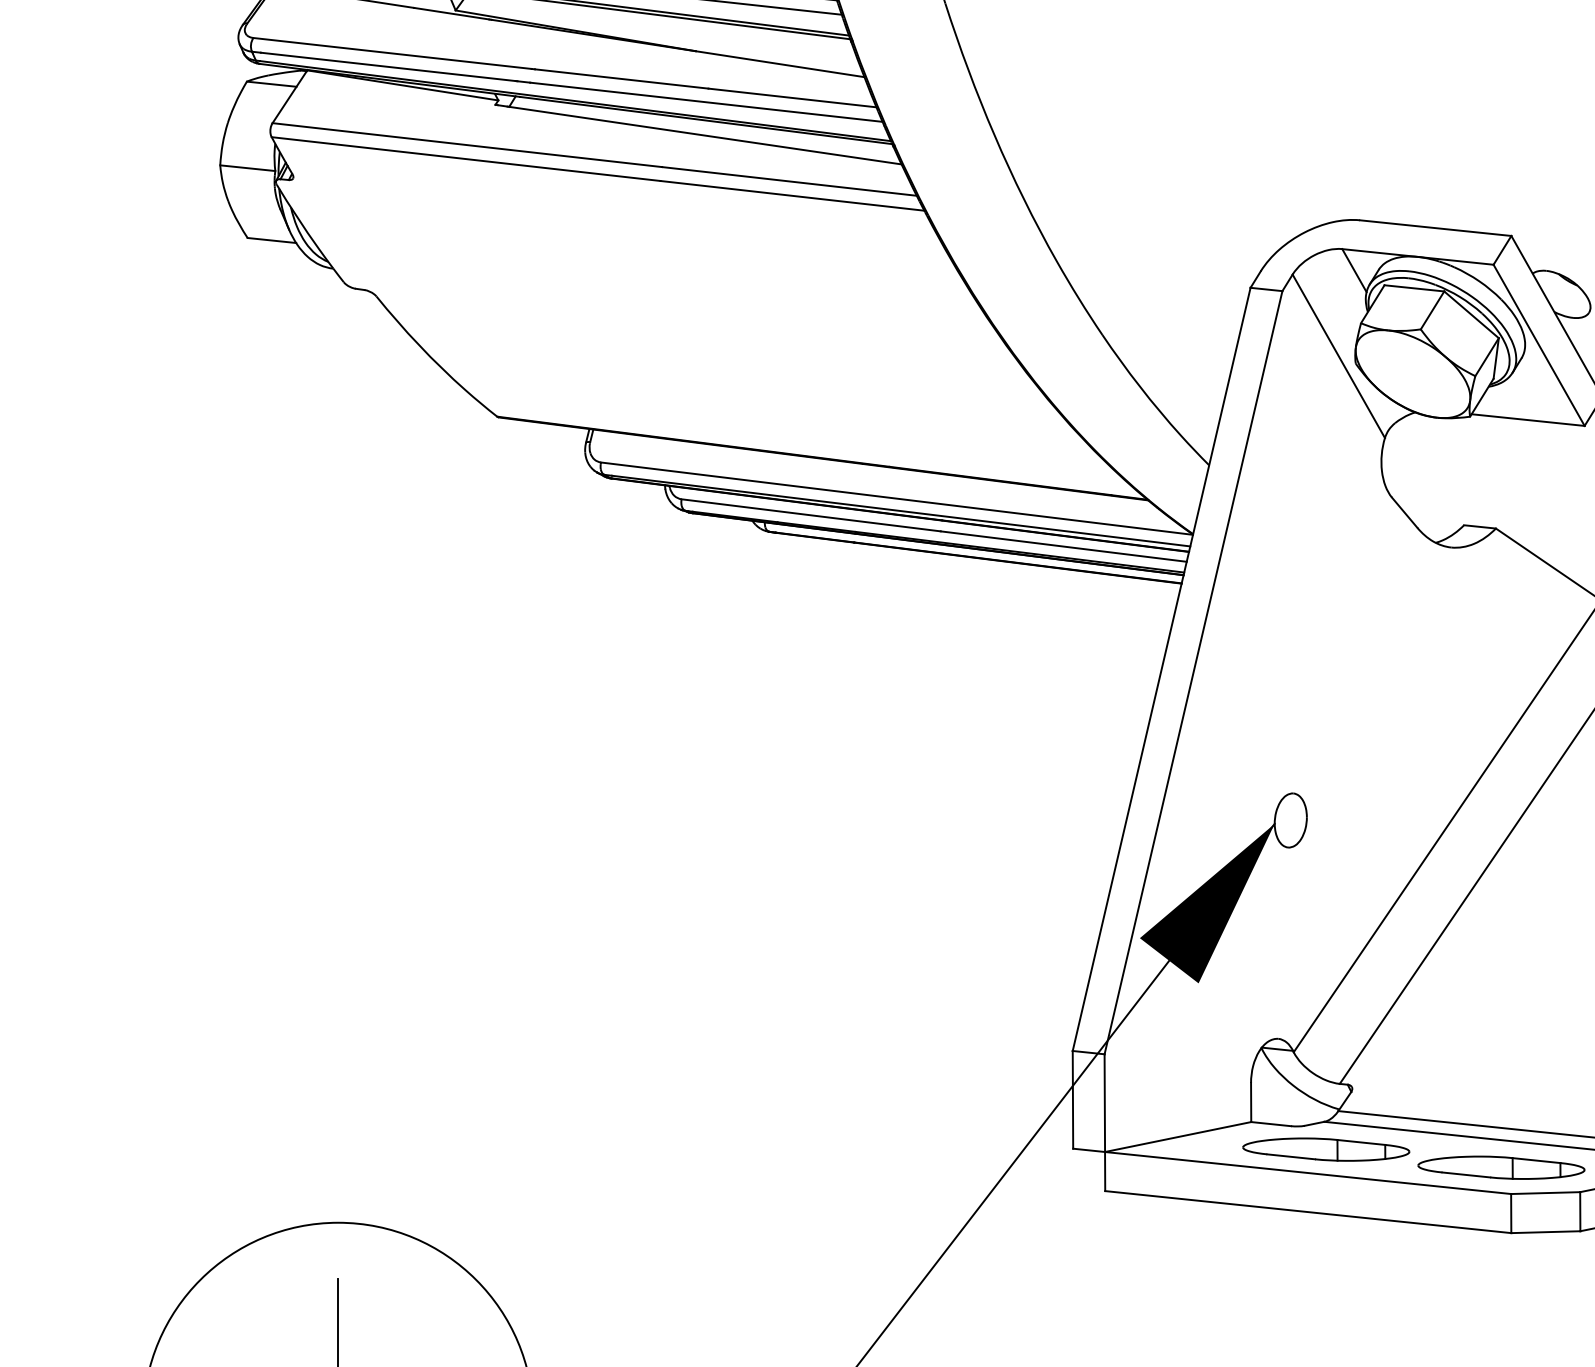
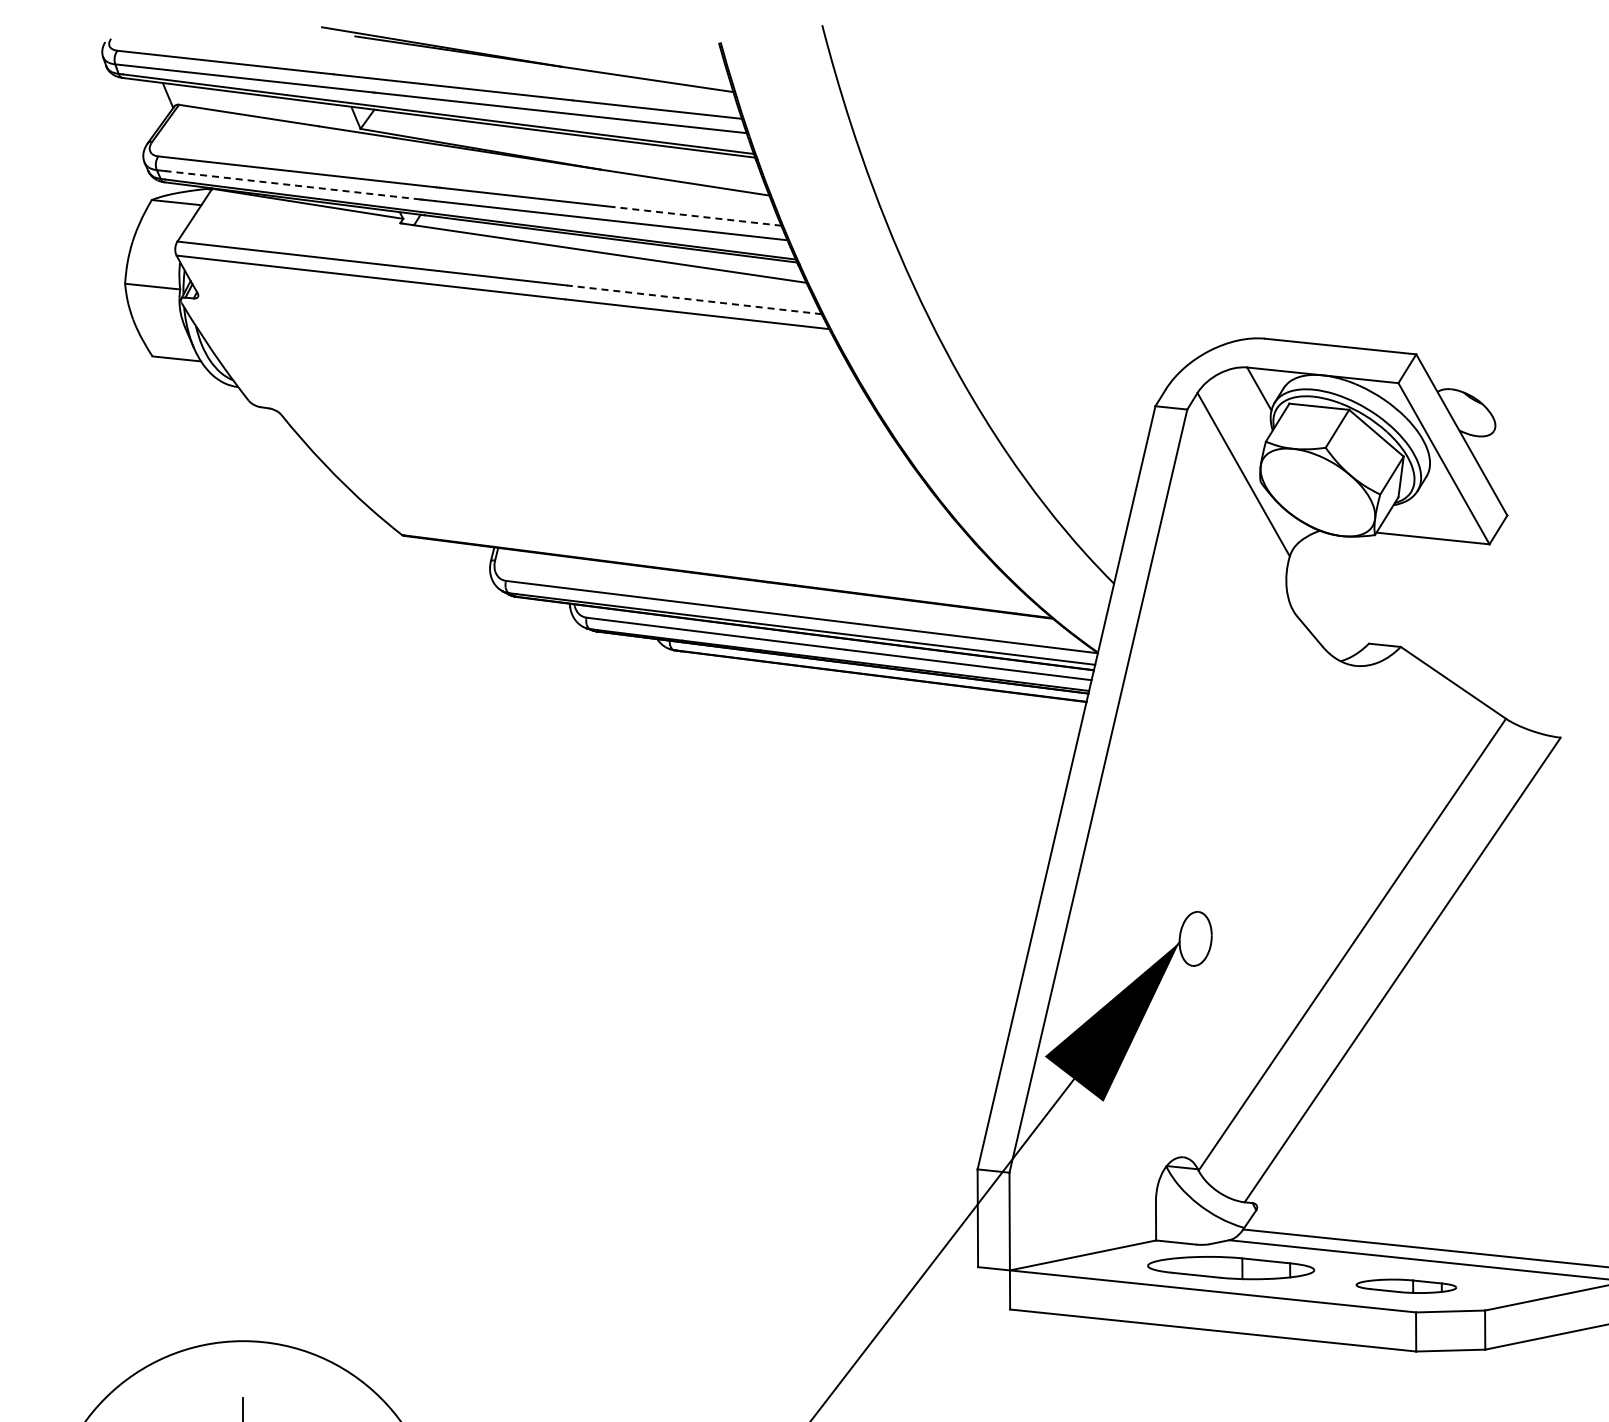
line: (387, 67) -> (292, 185), solid -> dashed
line: (792, 98) -> (697, 216), solid -> dashed
line: (788, 181) -> (693, 299), solid -> dashed
part: (1501, 1168) -> (1406, 1286), size x0.6

